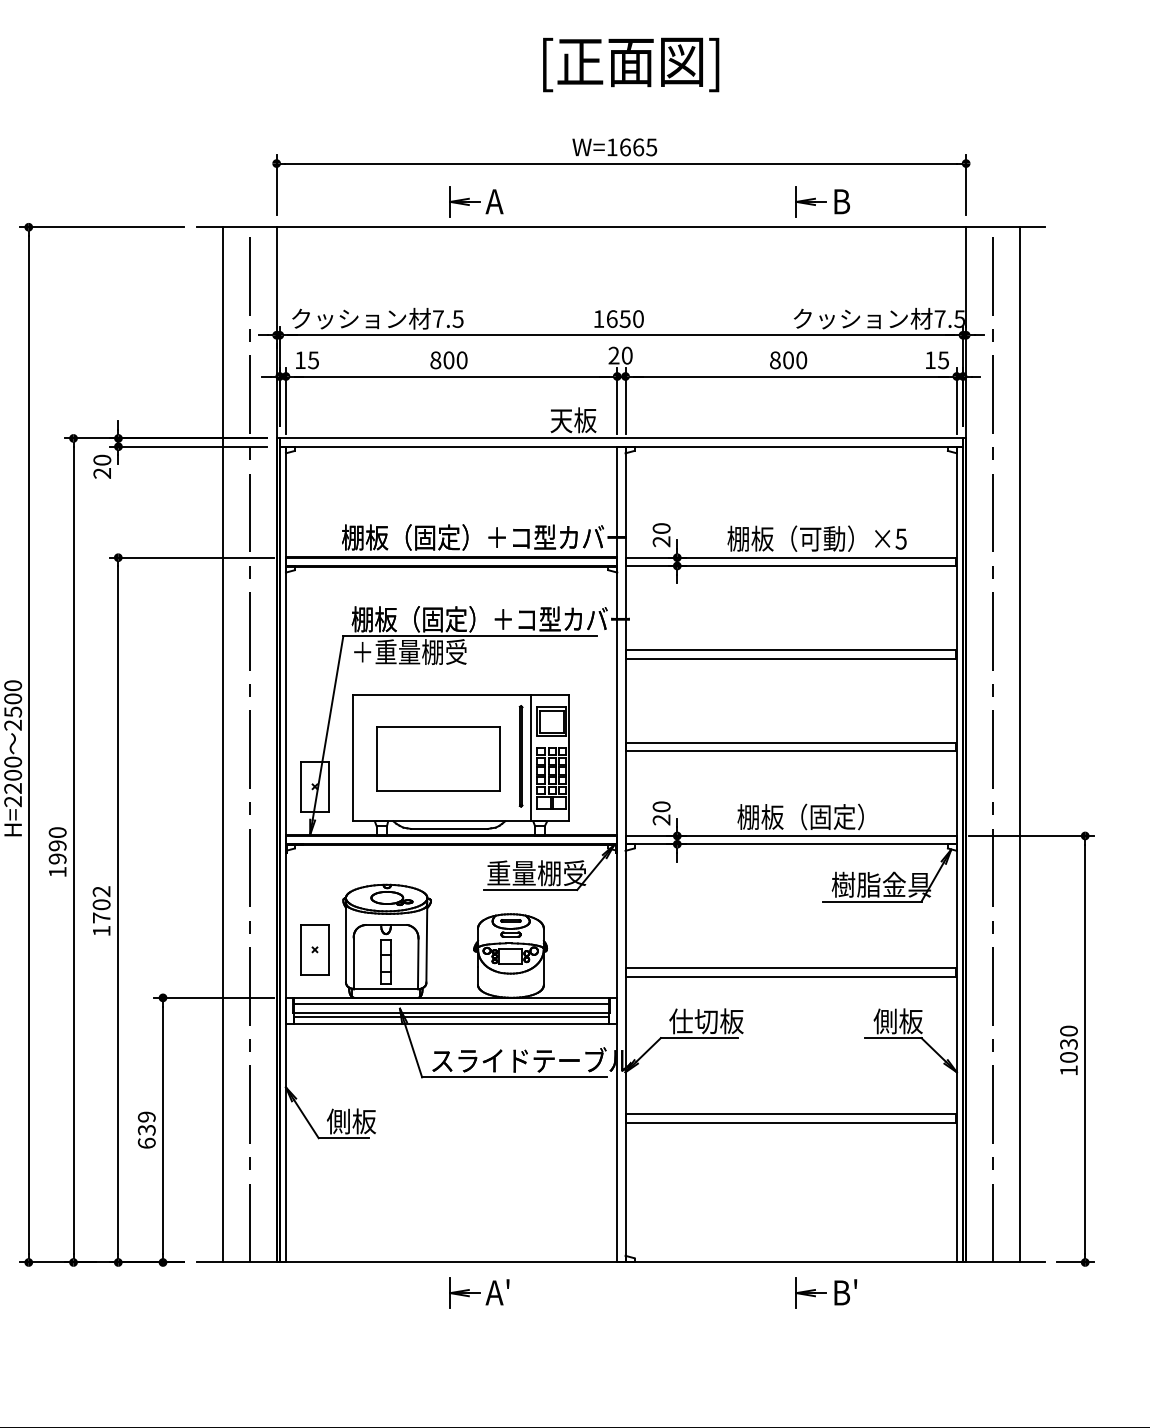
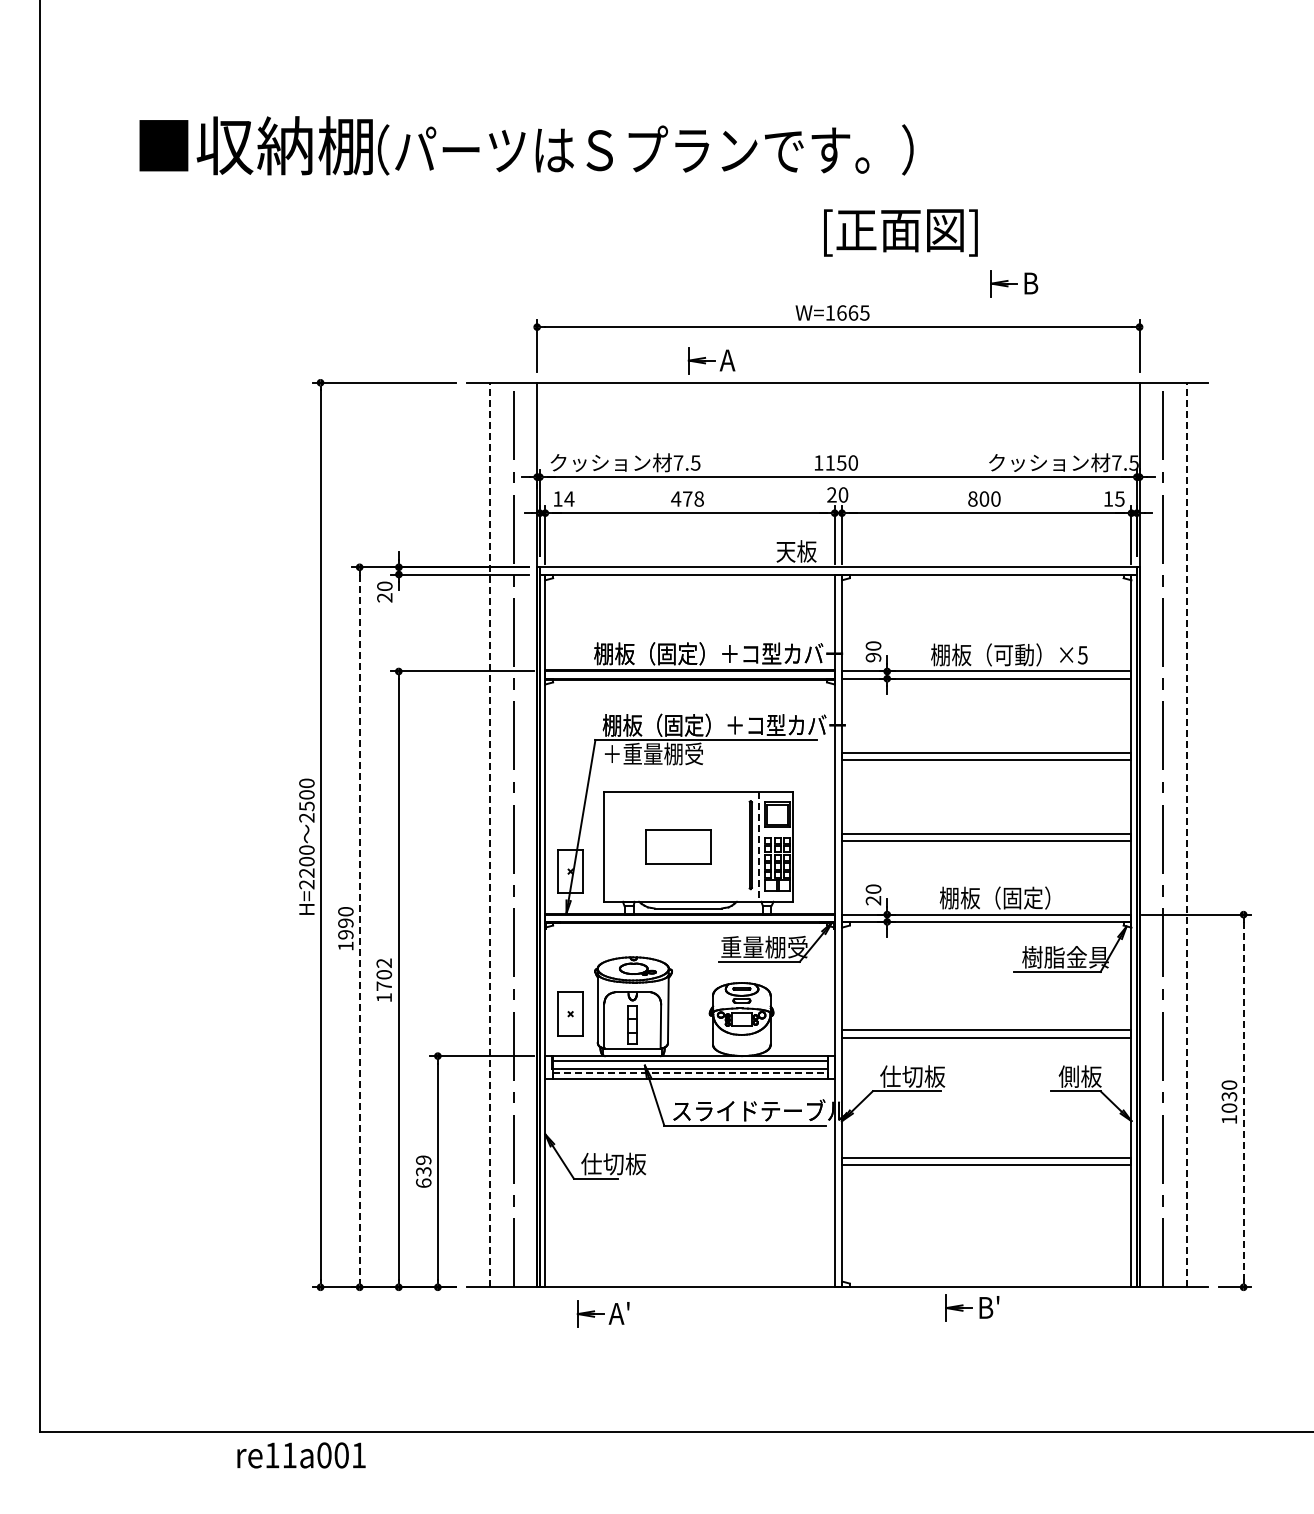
text: (630, 64) -> (900, 232), moved
part: (822, 201) -> (1014, 283), moved
text: (612, 318) -> (830, 462), 1650 -> 1150
text: (313, 359) -> (569, 498), 15 -> 14
text: (448, 359) -> (687, 498), 800 -> 478
text: (661, 541) -> (873, 657), 20 -> 90
line: (223, 744) -> (490, 834), solid -> dashed
line: (1019, 744) -> (1186, 834), solid -> dashed
part: (438, 757) -> (678, 846), size x0.6
line: (531, 759) -> (759, 847), solid -> dashed
line: (73, 850) -> (359, 927), solid -> dashed
line: (452, 1017) -> (690, 1073), solid -> dashed
line: (1085, 1048) -> (1243, 1100), solid -> dashed
text: (364, 1120) -> (613, 1163), 側板 -> 仕切板
part: (478, 1292) -> (602, 1313), moved
part: (826, 1292) -> (972, 1307), moved

